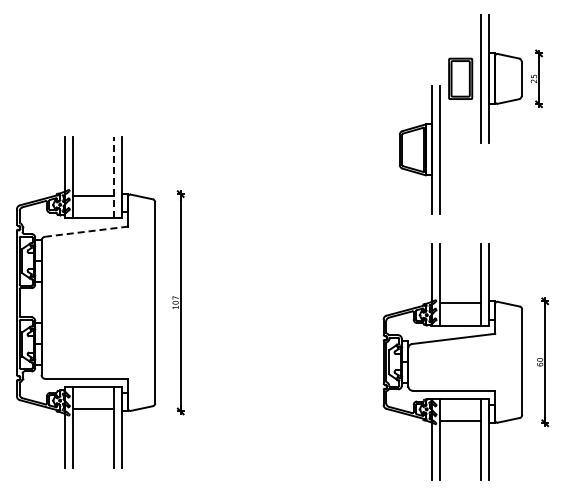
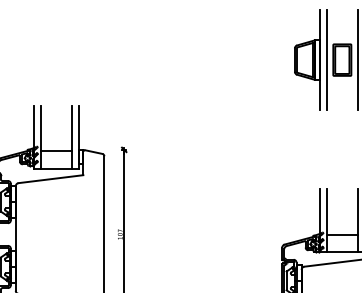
part: (419, 149) -> (310, 59), moved
line: (114, 177) -> (72, 136), dashed -> solid
line: (86, 231) -> (50, 179), dashed -> solid

